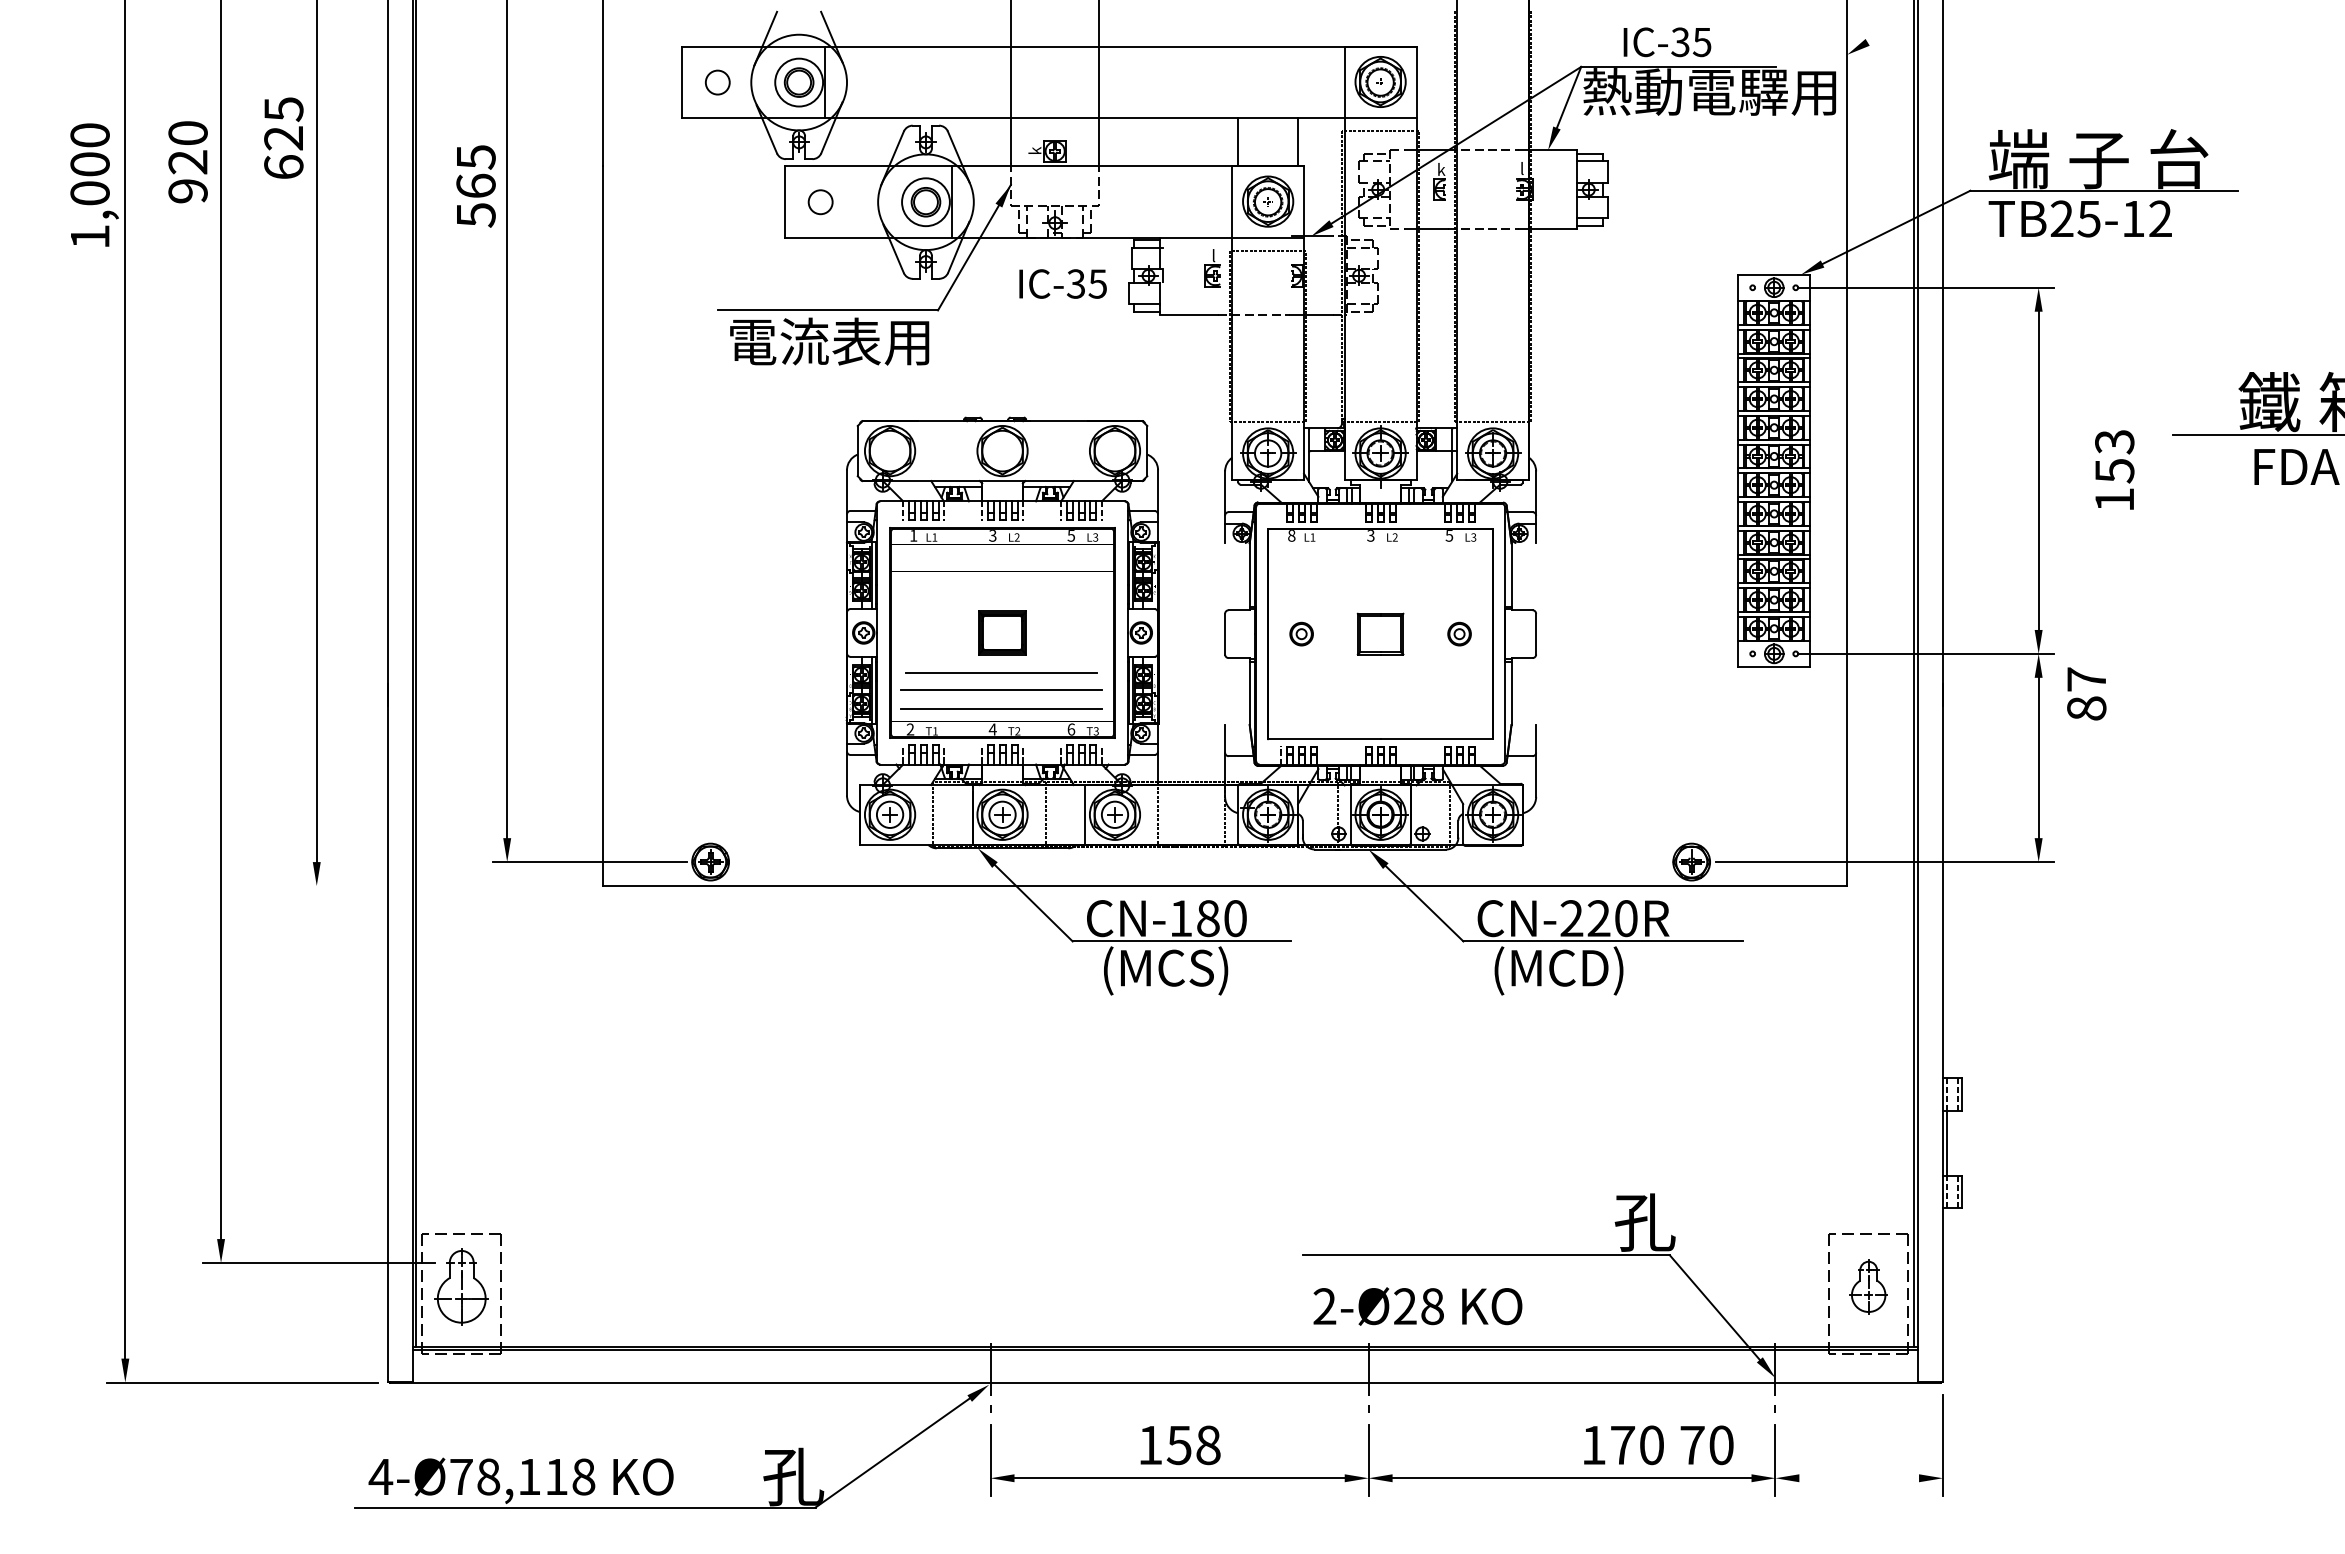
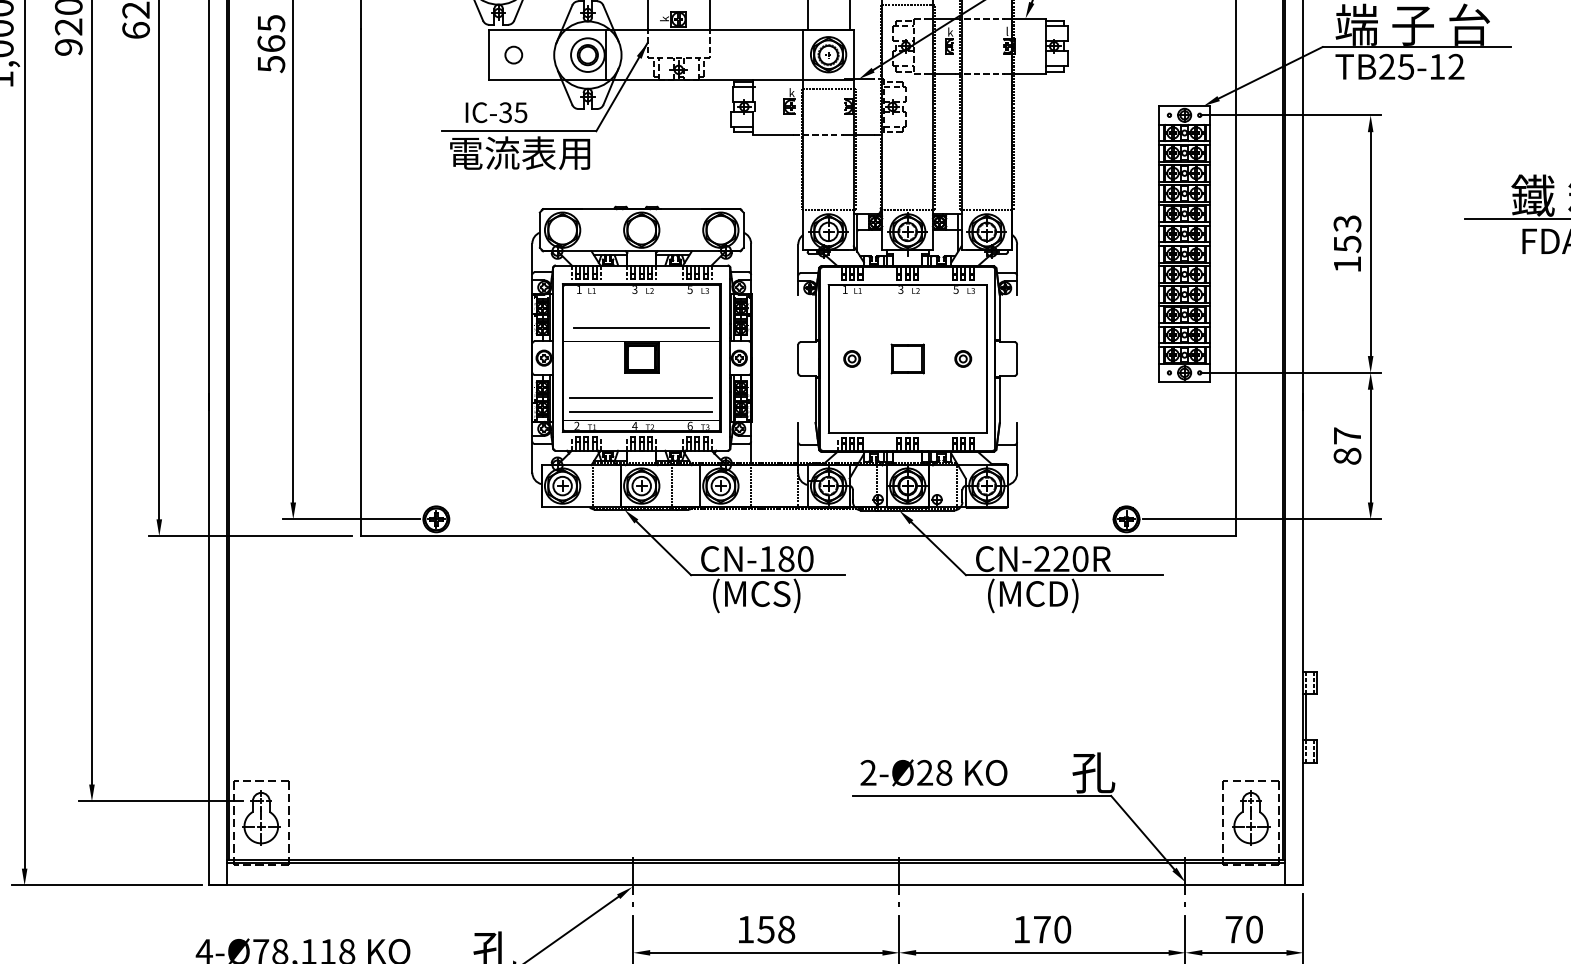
text: (1215, 257) -> (791, 94), l -> k
text: (1062, 283) -> (496, 112), moved
text: (2114, 469) -> (1347, 243), moved
text: (1291, 535) -> (845, 289), 8 -> 1
line: (1001, 672) -> (641, 327), moved
text: (2086, 693) -> (1347, 445), moved
line: (445, 886) -> (249, 536), added
part: (1868, 1286) -> (1250, 817), size x1.43
text: (1417, 1306) -> (933, 772), moved
text: (1623, 1445) -> (1042, 929), moved
text: (1706, 1445) -> (1243, 929), moved
line: (1859, 1478) -> (1244, 952), added

